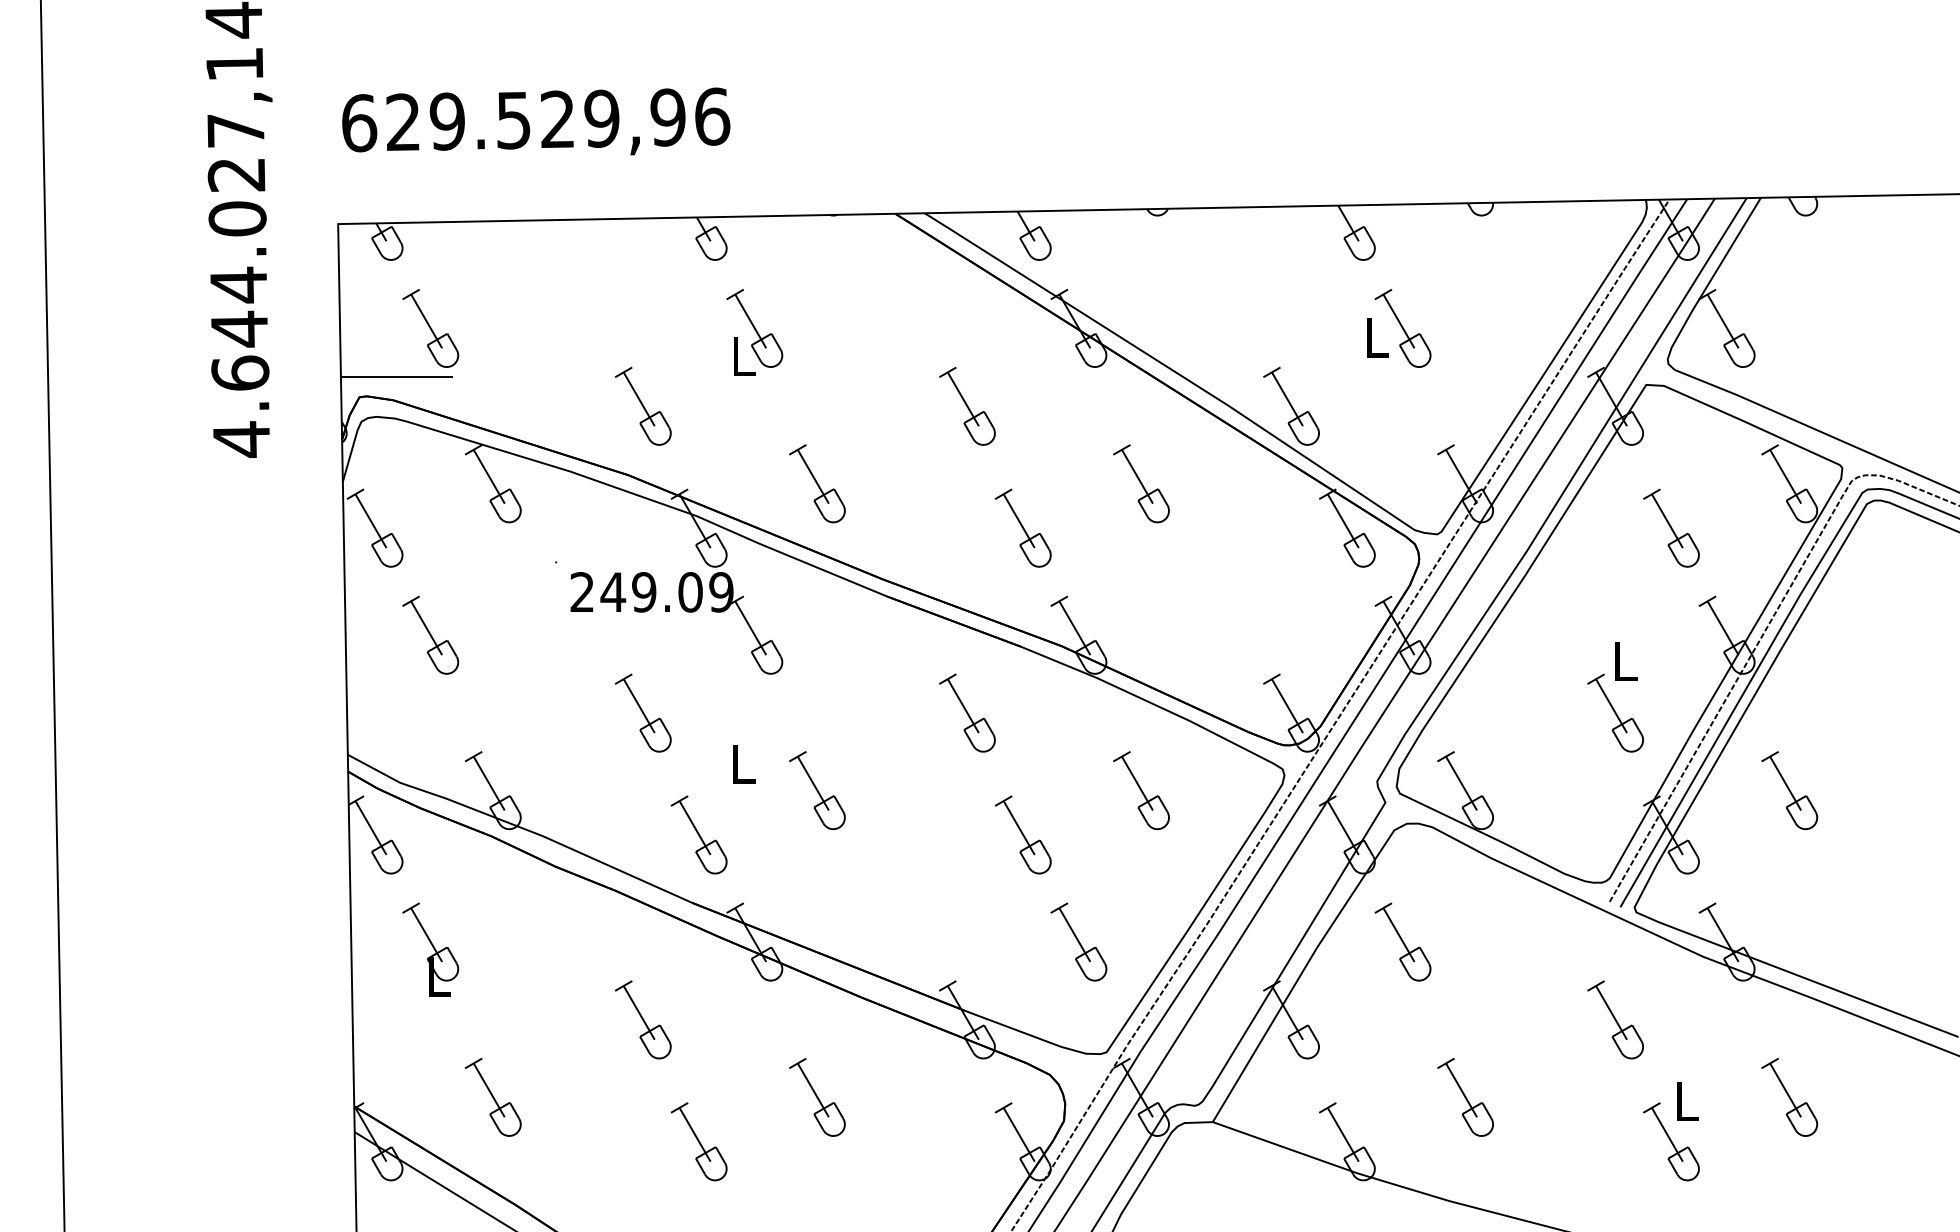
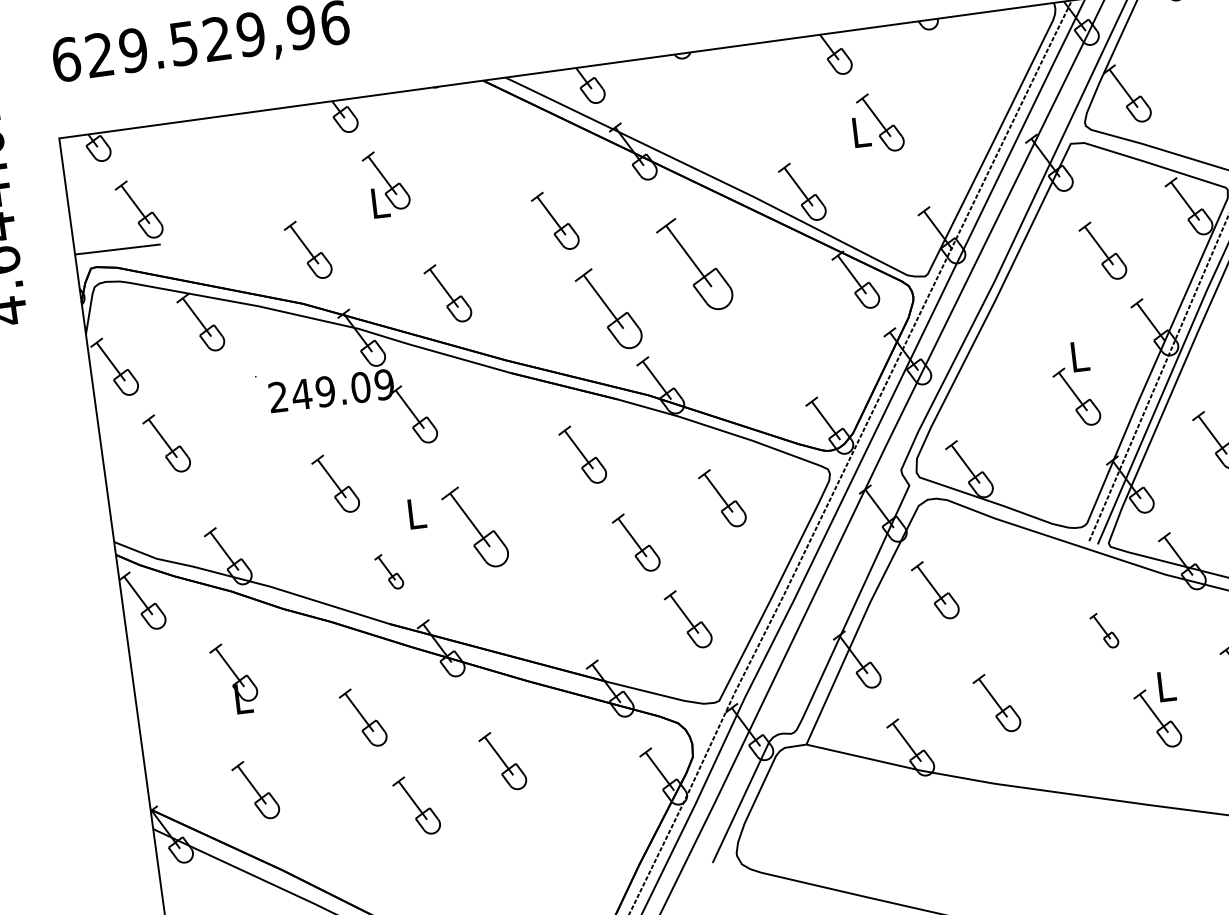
part: (1141, 483) -> (694, 264), size x1.6
part: (1022, 527) -> (608, 308), size x1.4
part: (817, 790) -> (475, 527), size x1.4
part: (698, 834) -> (388, 571), size x0.6
part: (430, 949) -> (234, 678), moved
part: (1615, 1019) -> (1104, 630), size x0.6

